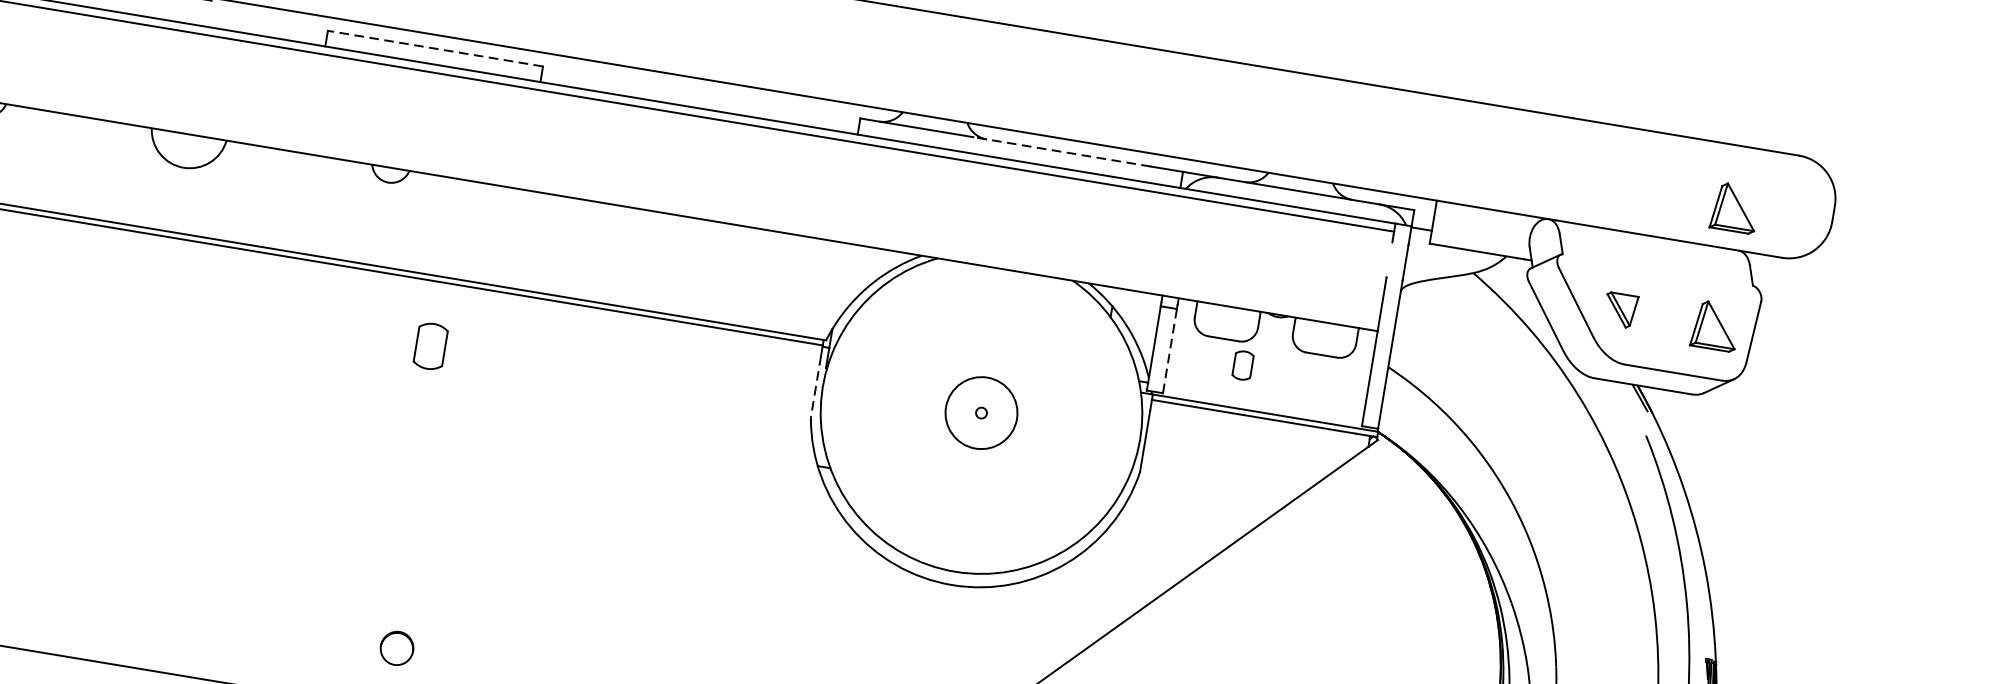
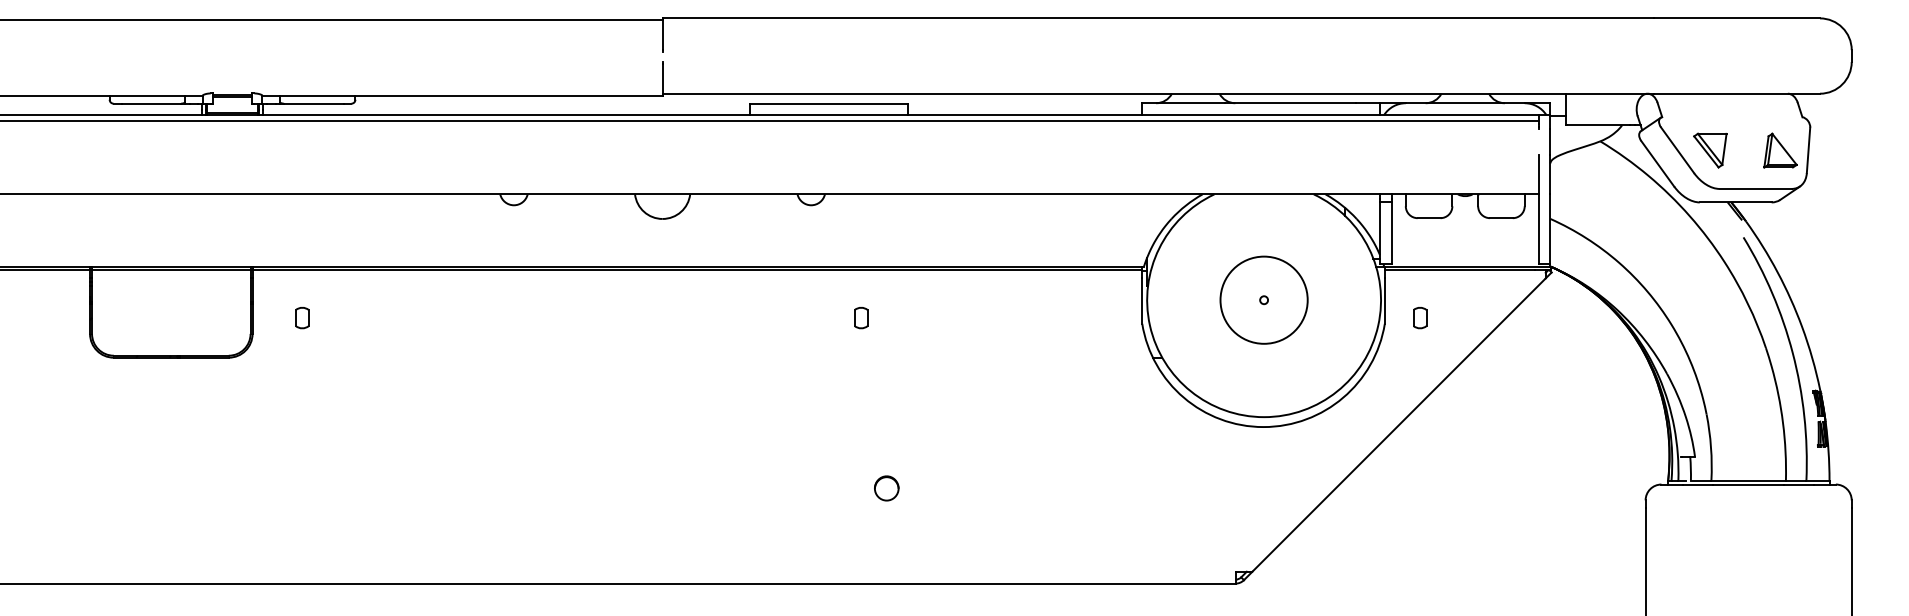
line: (434, 48) -> (828, 103), dashed -> solid
line: (1061, 152) -> (1290, 103), dashed -> solid
part: (1735, 207) -> (1780, 63), removed
part: (1620, 310) -> (1710, 150), size x1.43
part: (431, 347) -> (861, 318), size x0.62
line: (1169, 351) -> (1391, 233), dashed -> solid
part: (1243, 366) -> (1420, 318), moved
line: (816, 387) -> (1142, 301), dashed -> solid
circle: (980, 411) -> (1263, 299), size x1.67
part: (396, 648) -> (886, 488), moved

